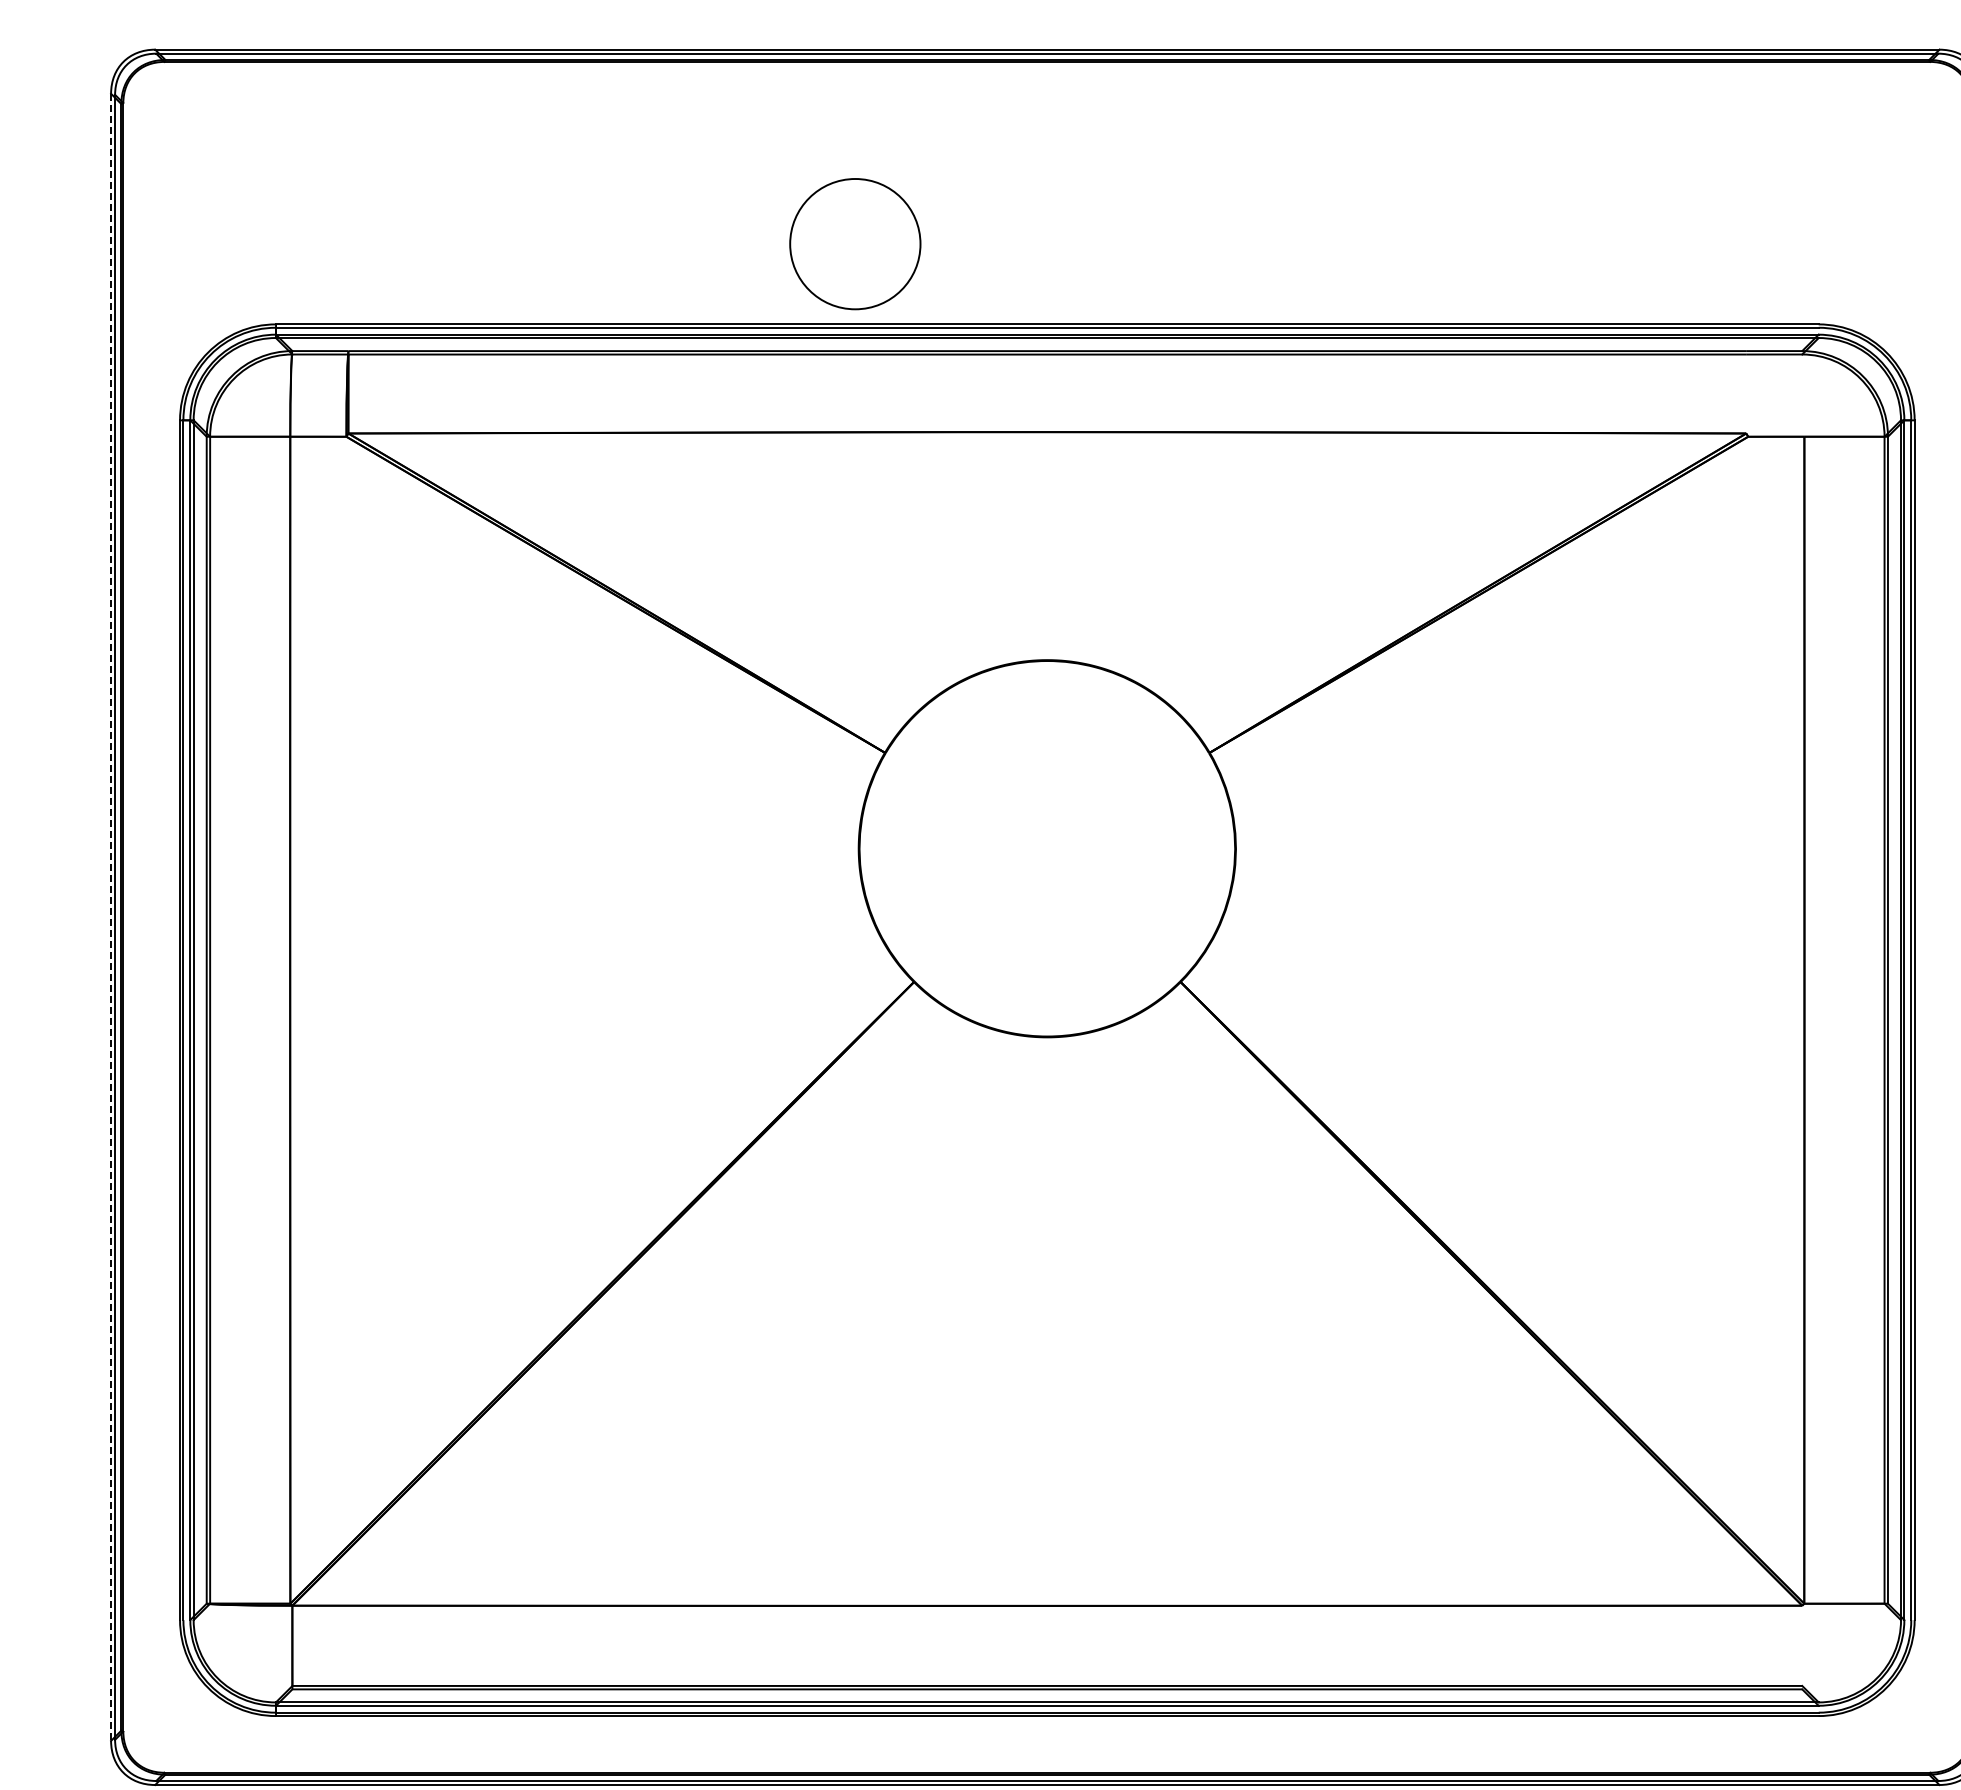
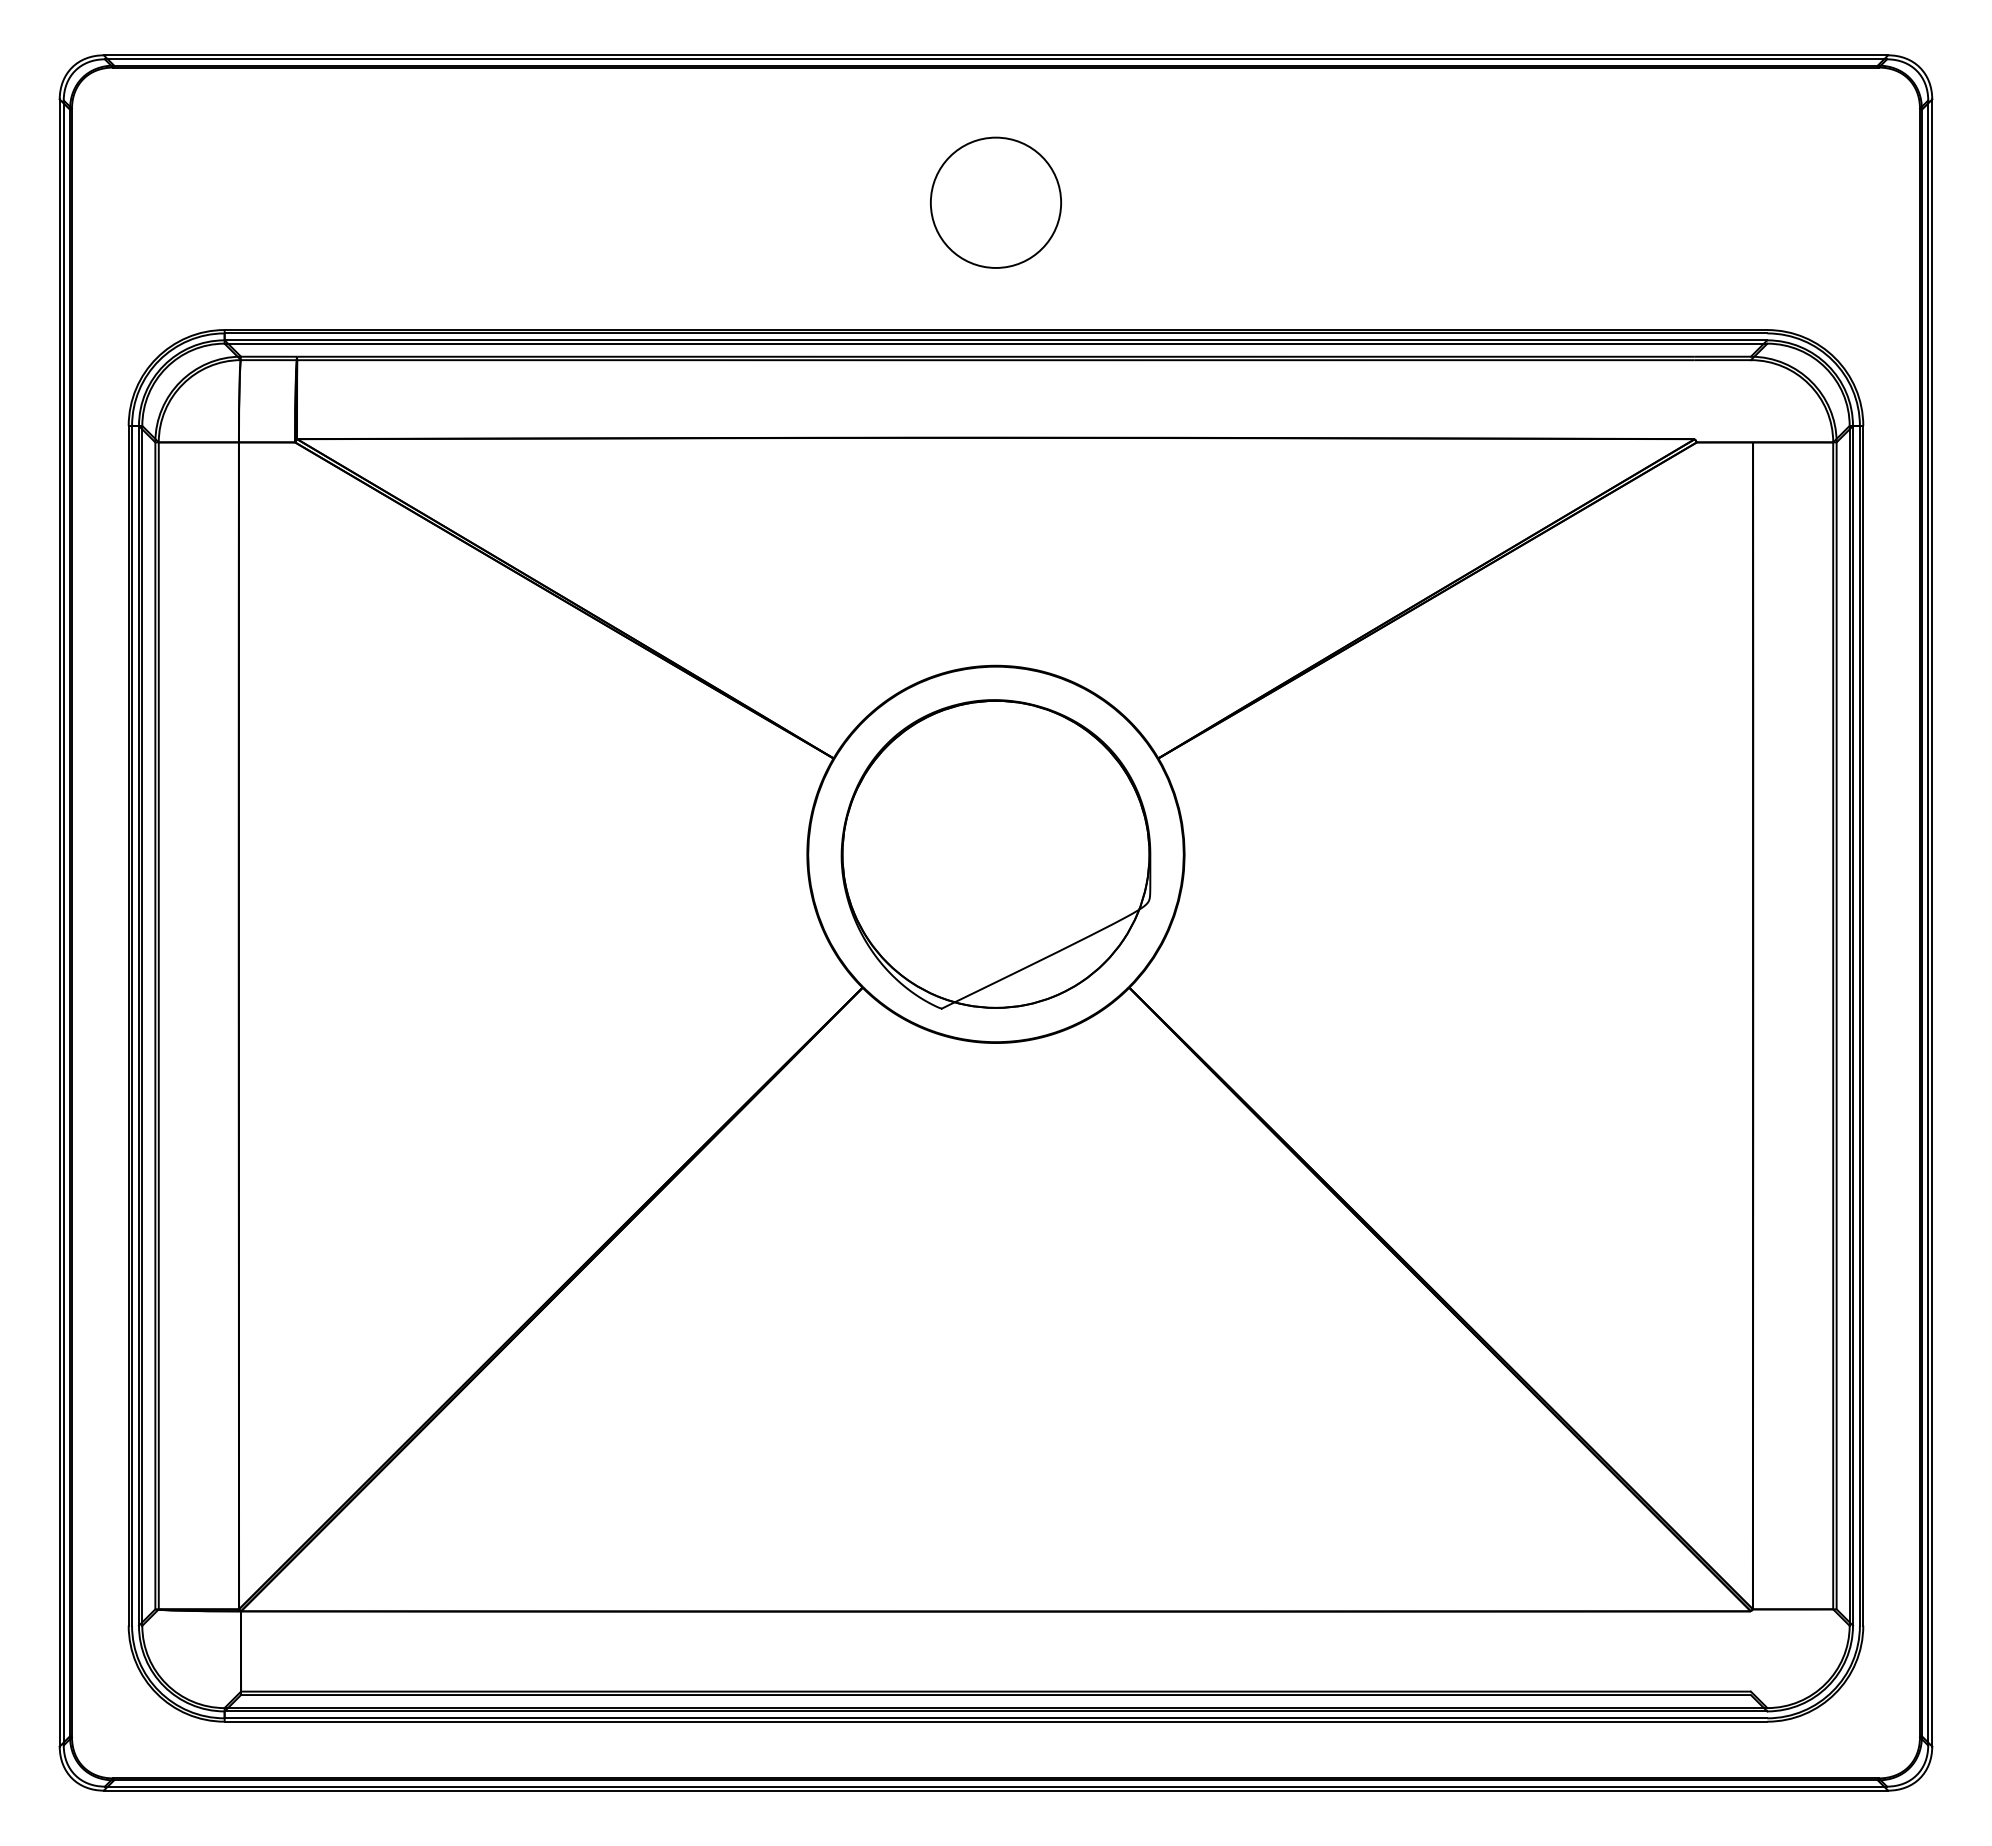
circle: (855, 243) -> (996, 202), moved
part: (1046, 848) -> (995, 854), added
line: (110, 917) -> (59, 923), dashed -> solid

